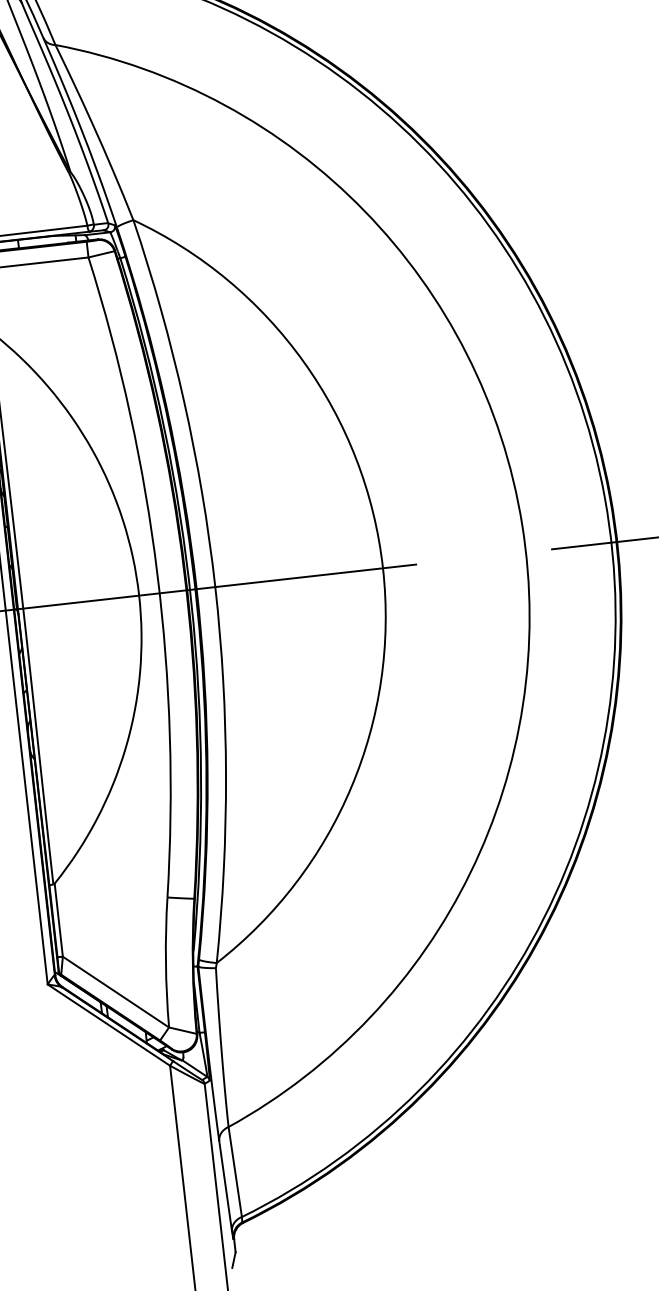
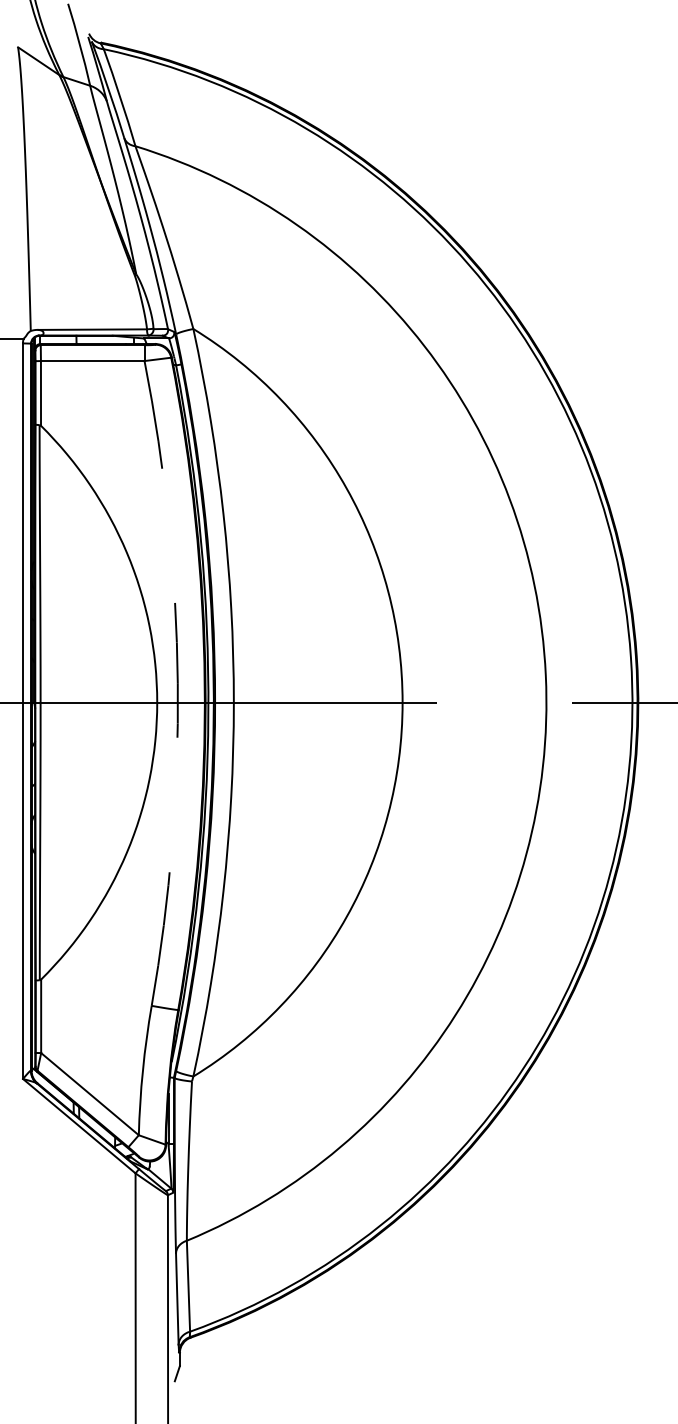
arc: (157, 574) -> (177, 683), solid -> dashed

